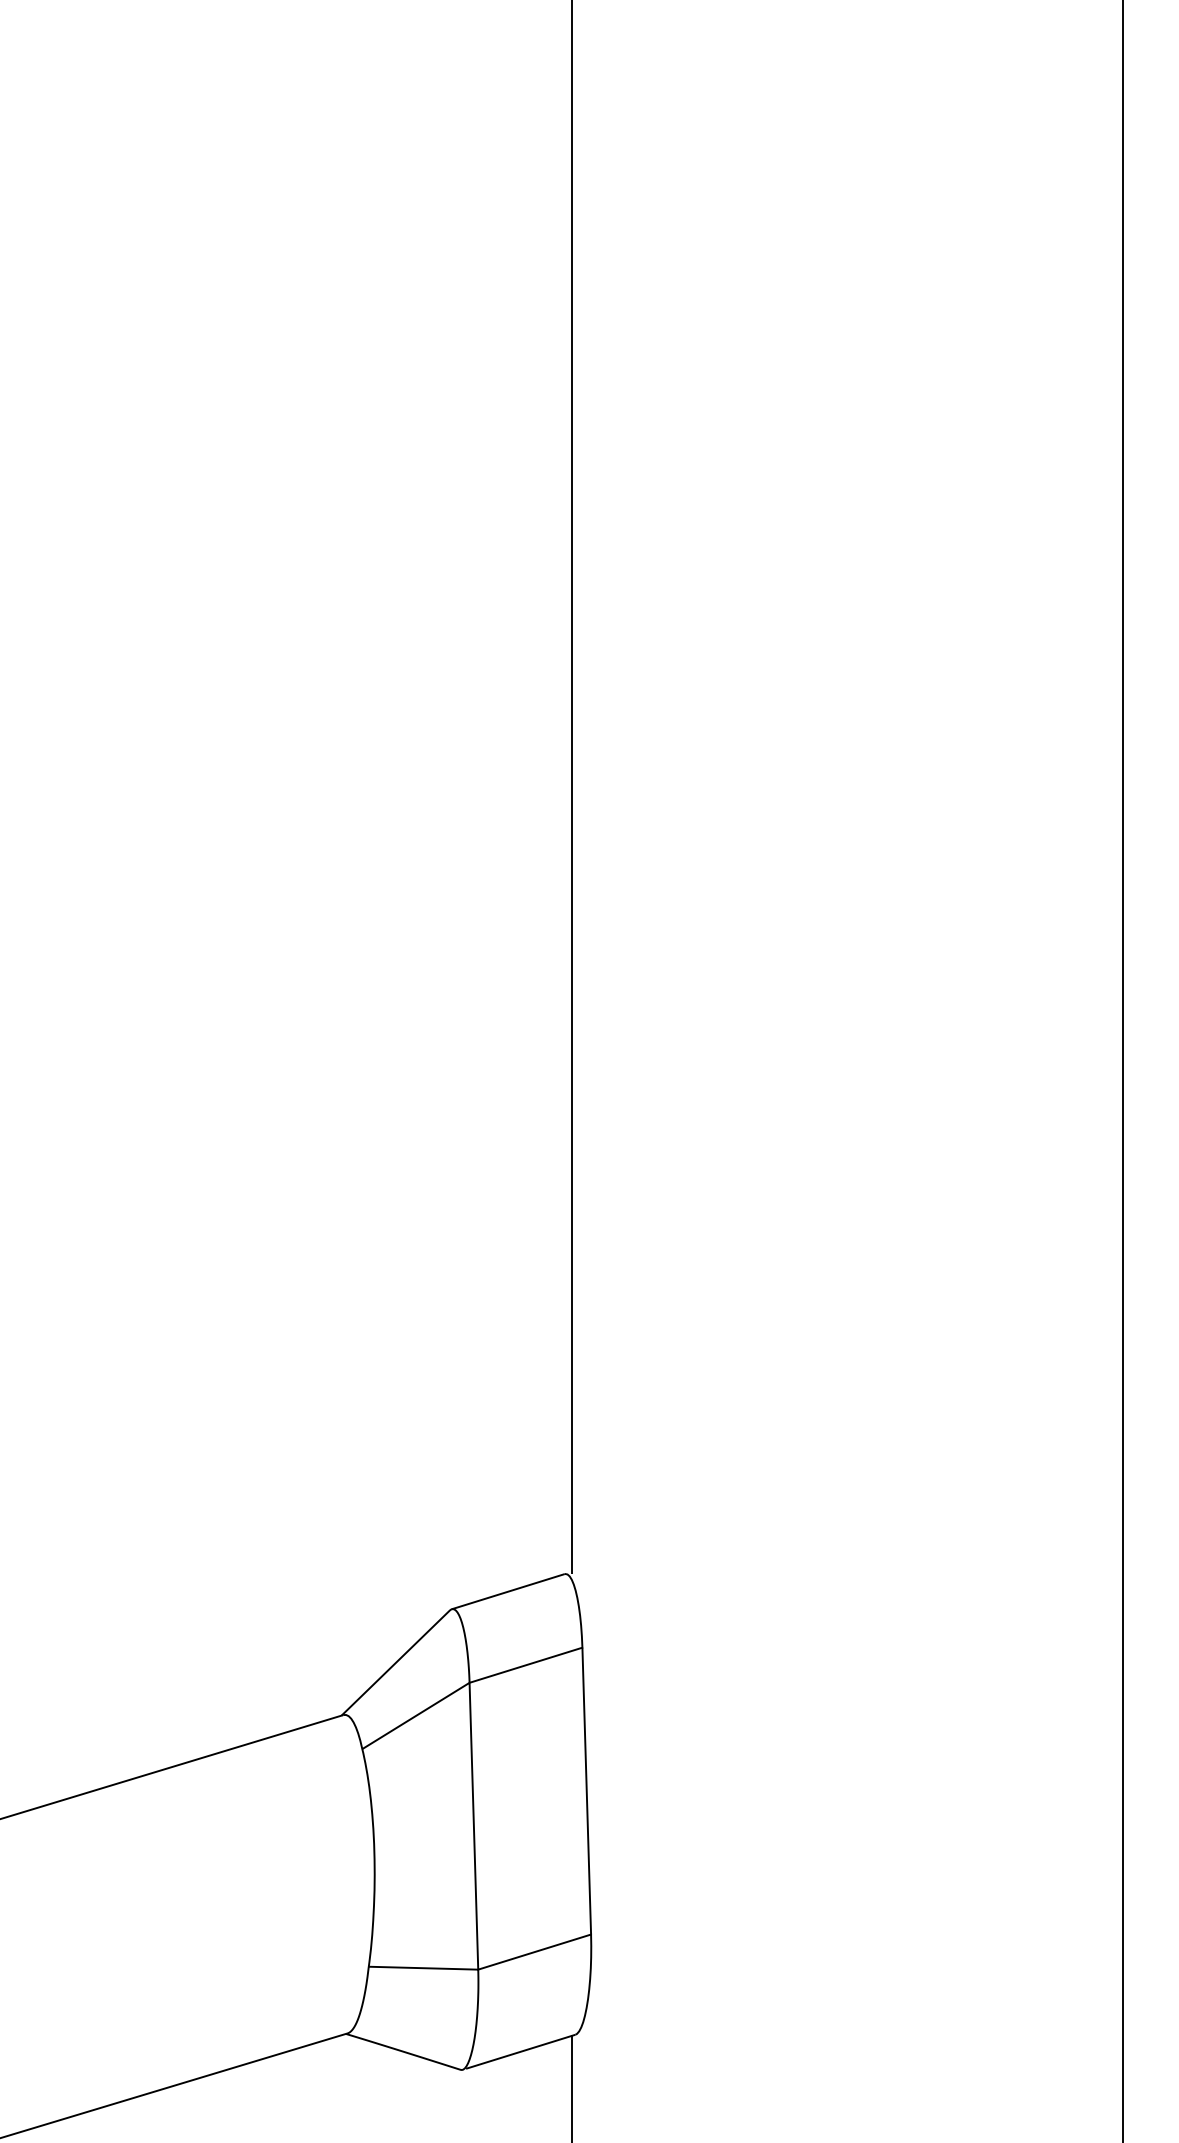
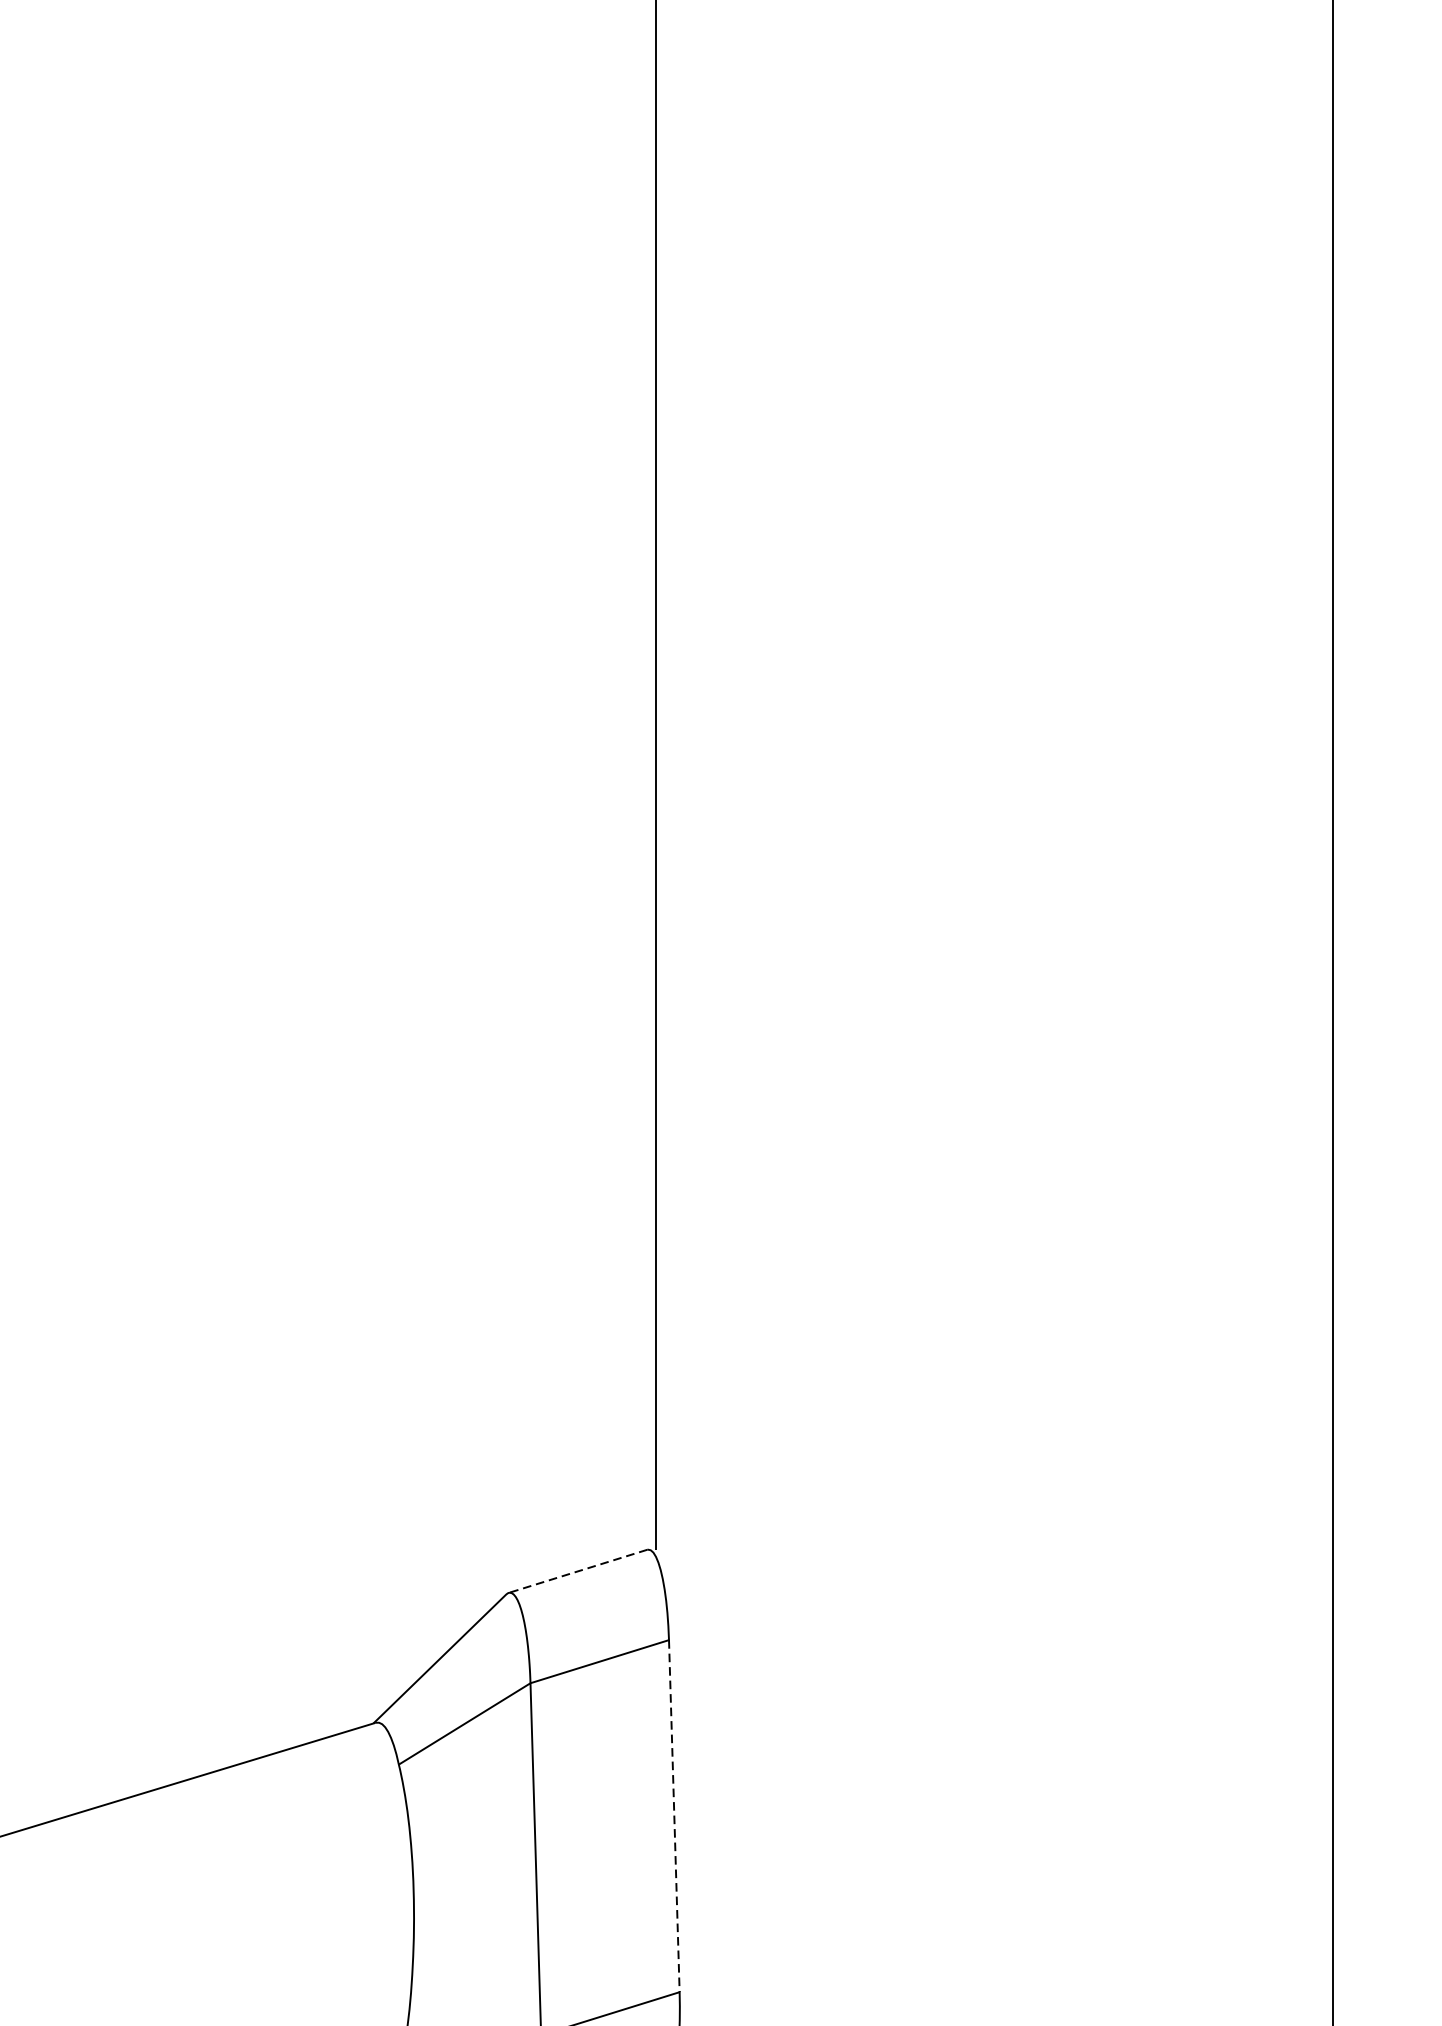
line: (507, 1591) -> (577, 1571), solid -> dashed
line: (586, 1791) -> (674, 1816), solid -> dashed

